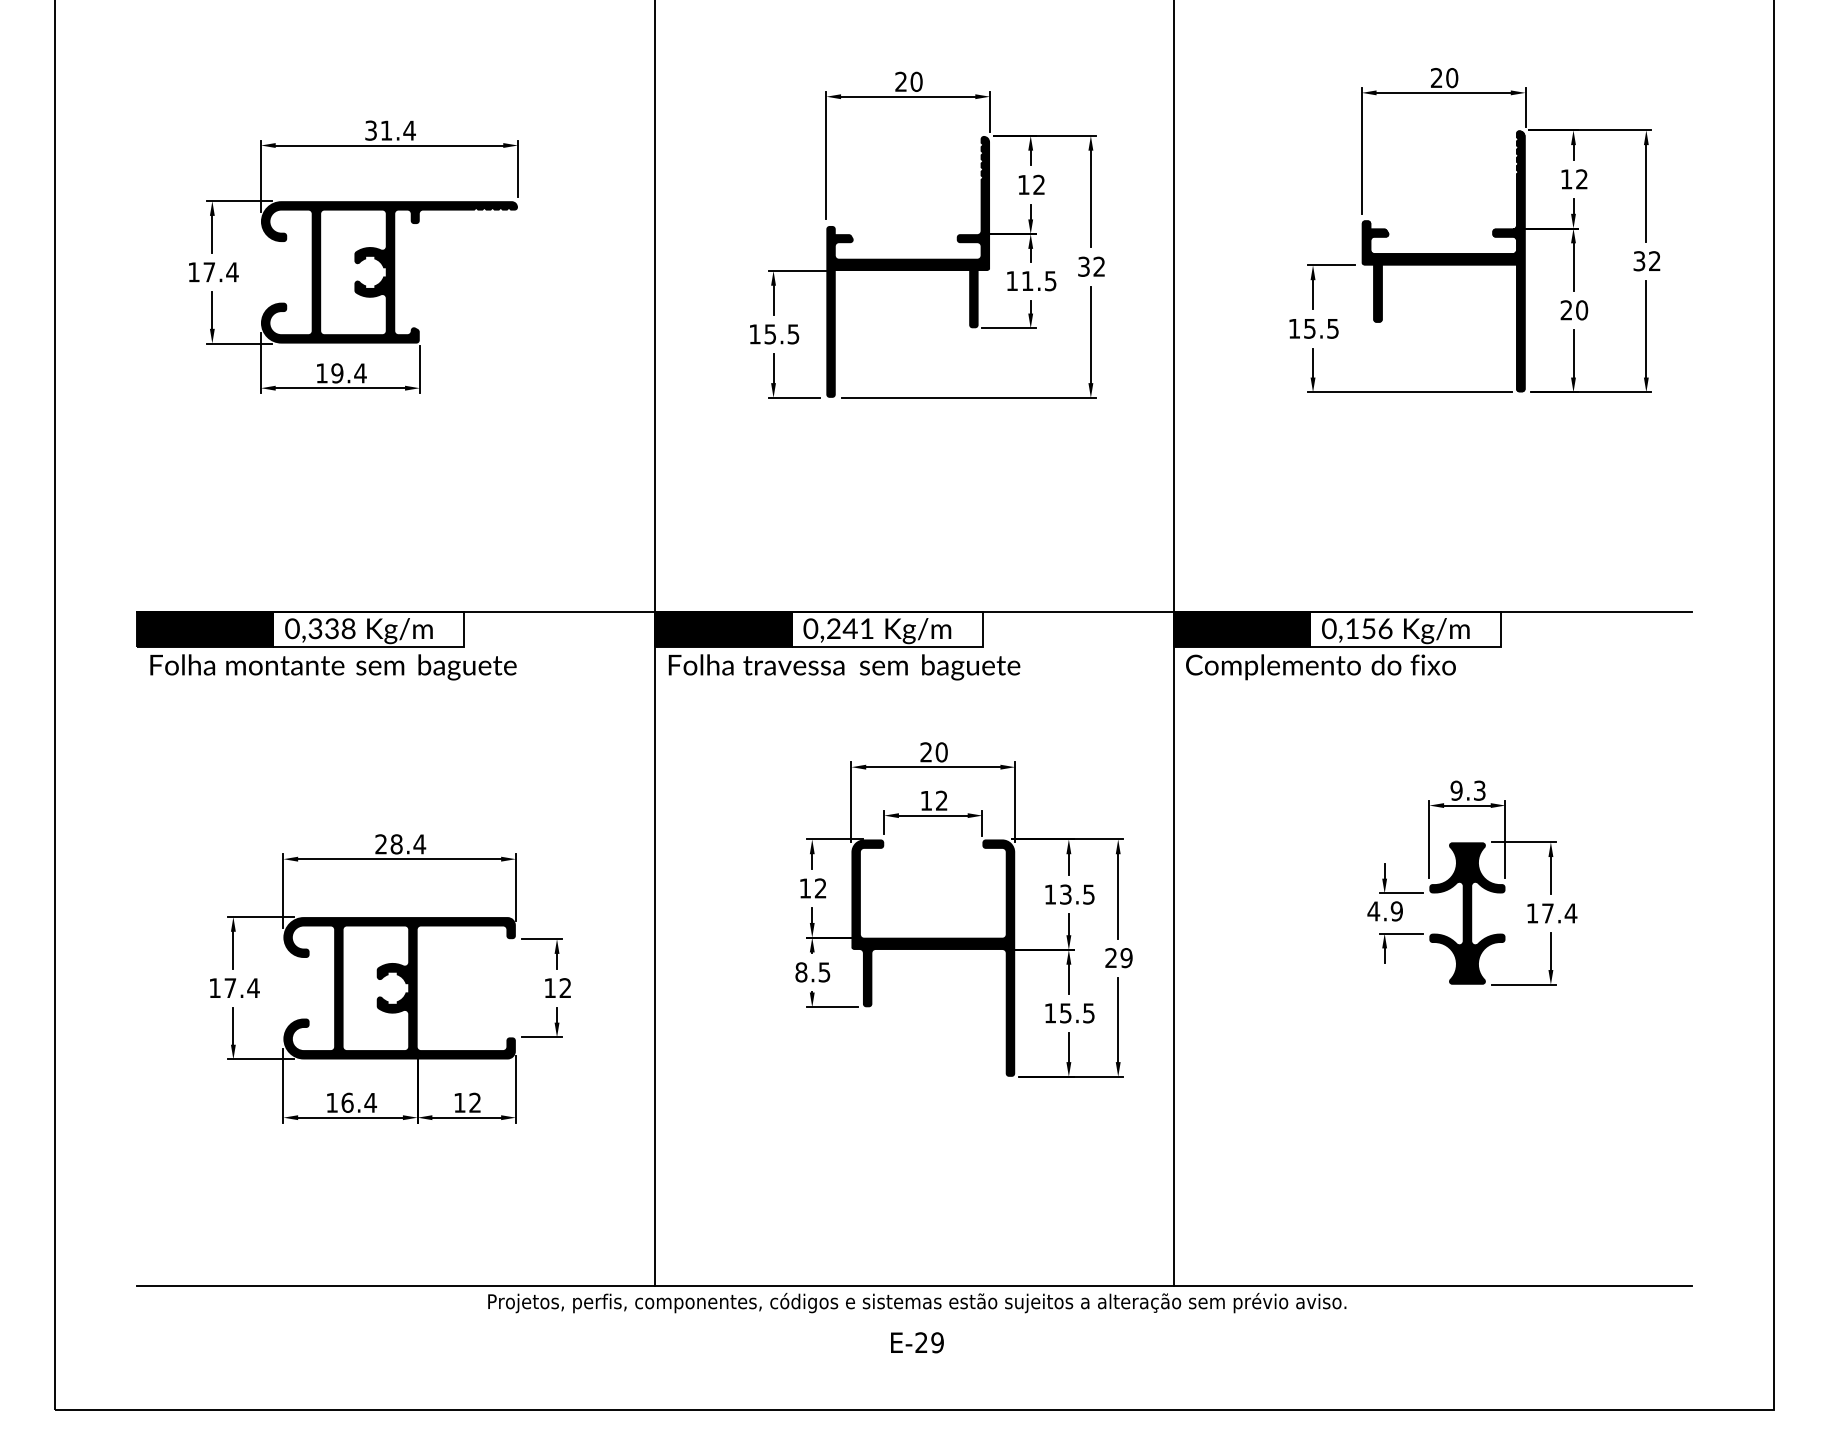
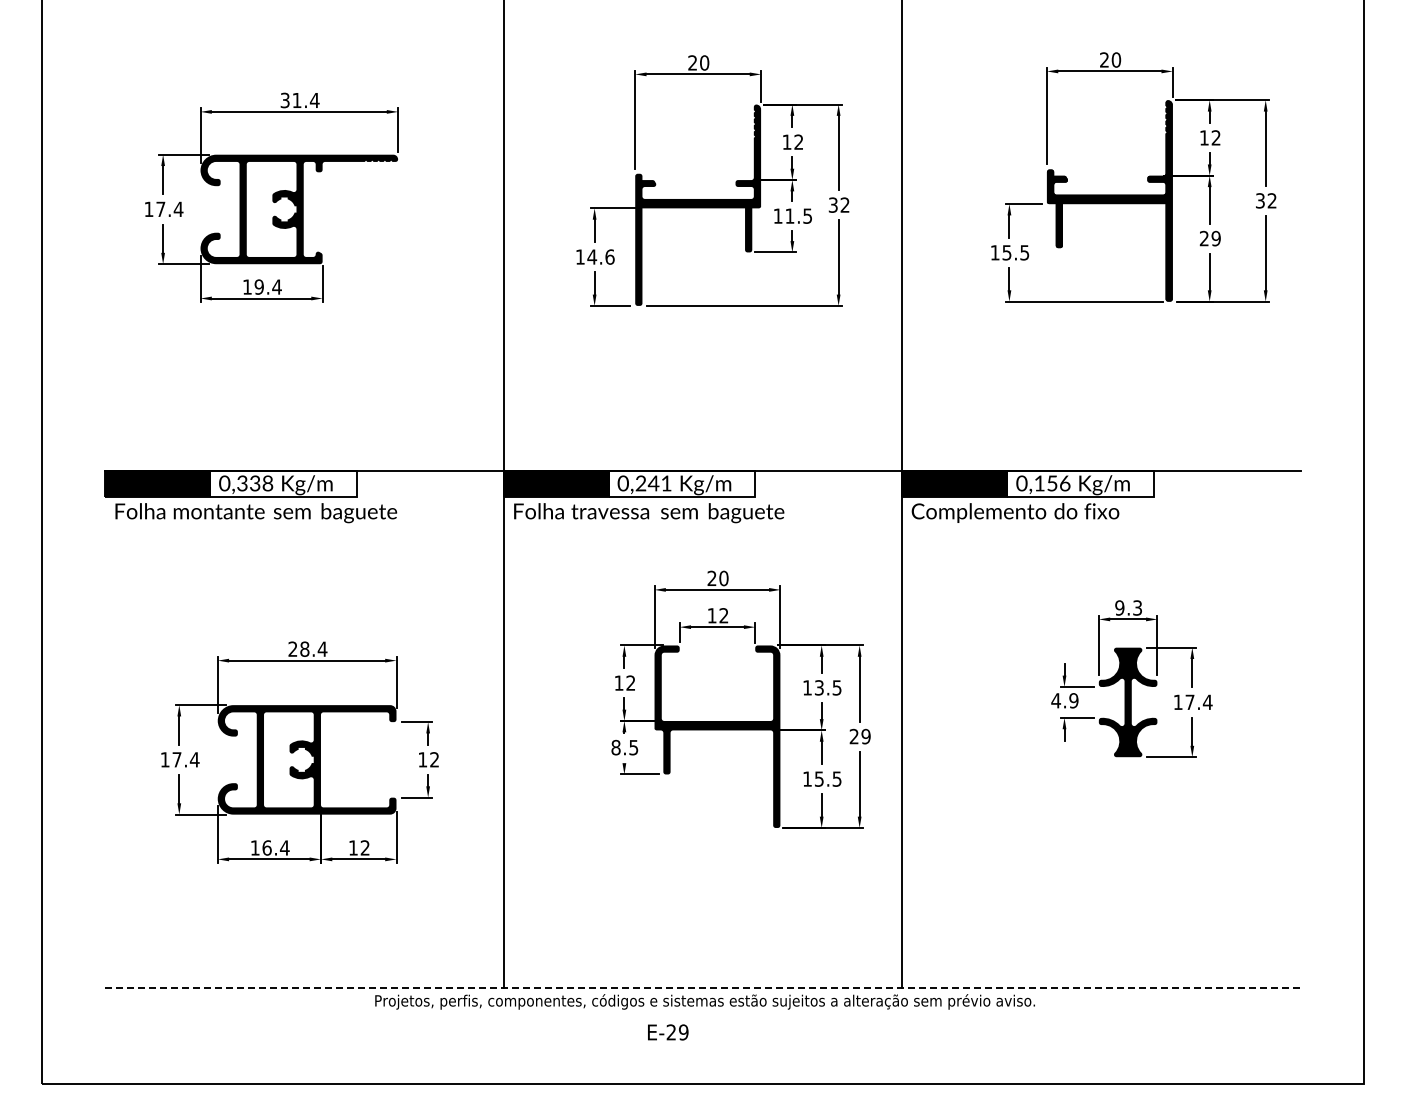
text: (1581, 310) -> (1215, 238), 20 -> 29
text: (781, 333) -> (600, 256), 15.5 -> 14.6
line: (913, 1285) -> (702, 988), solid -> dashed
text: (917, 1342) -> (668, 1032), moved

